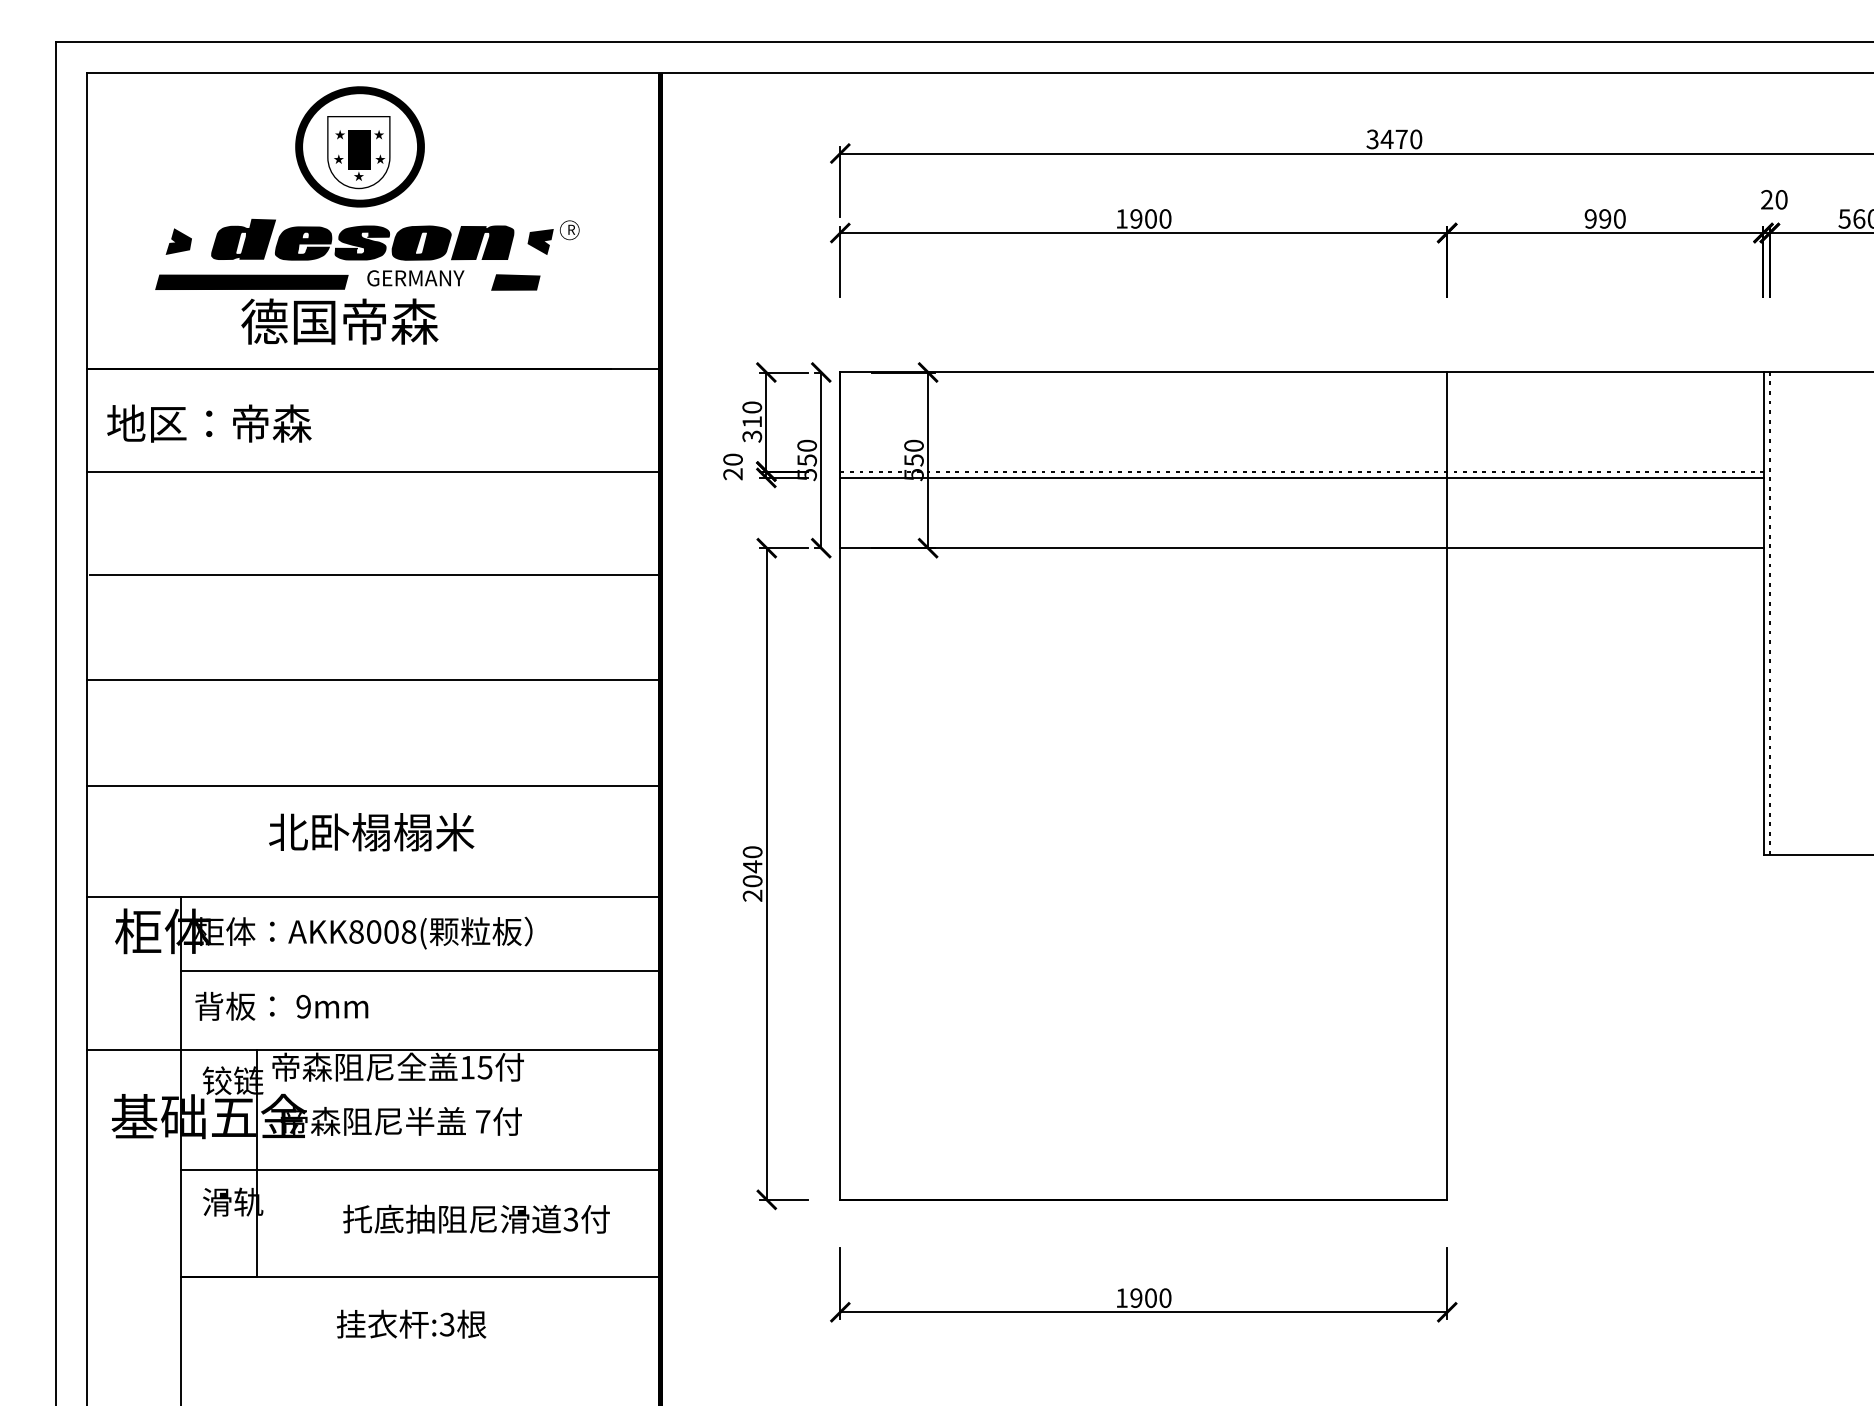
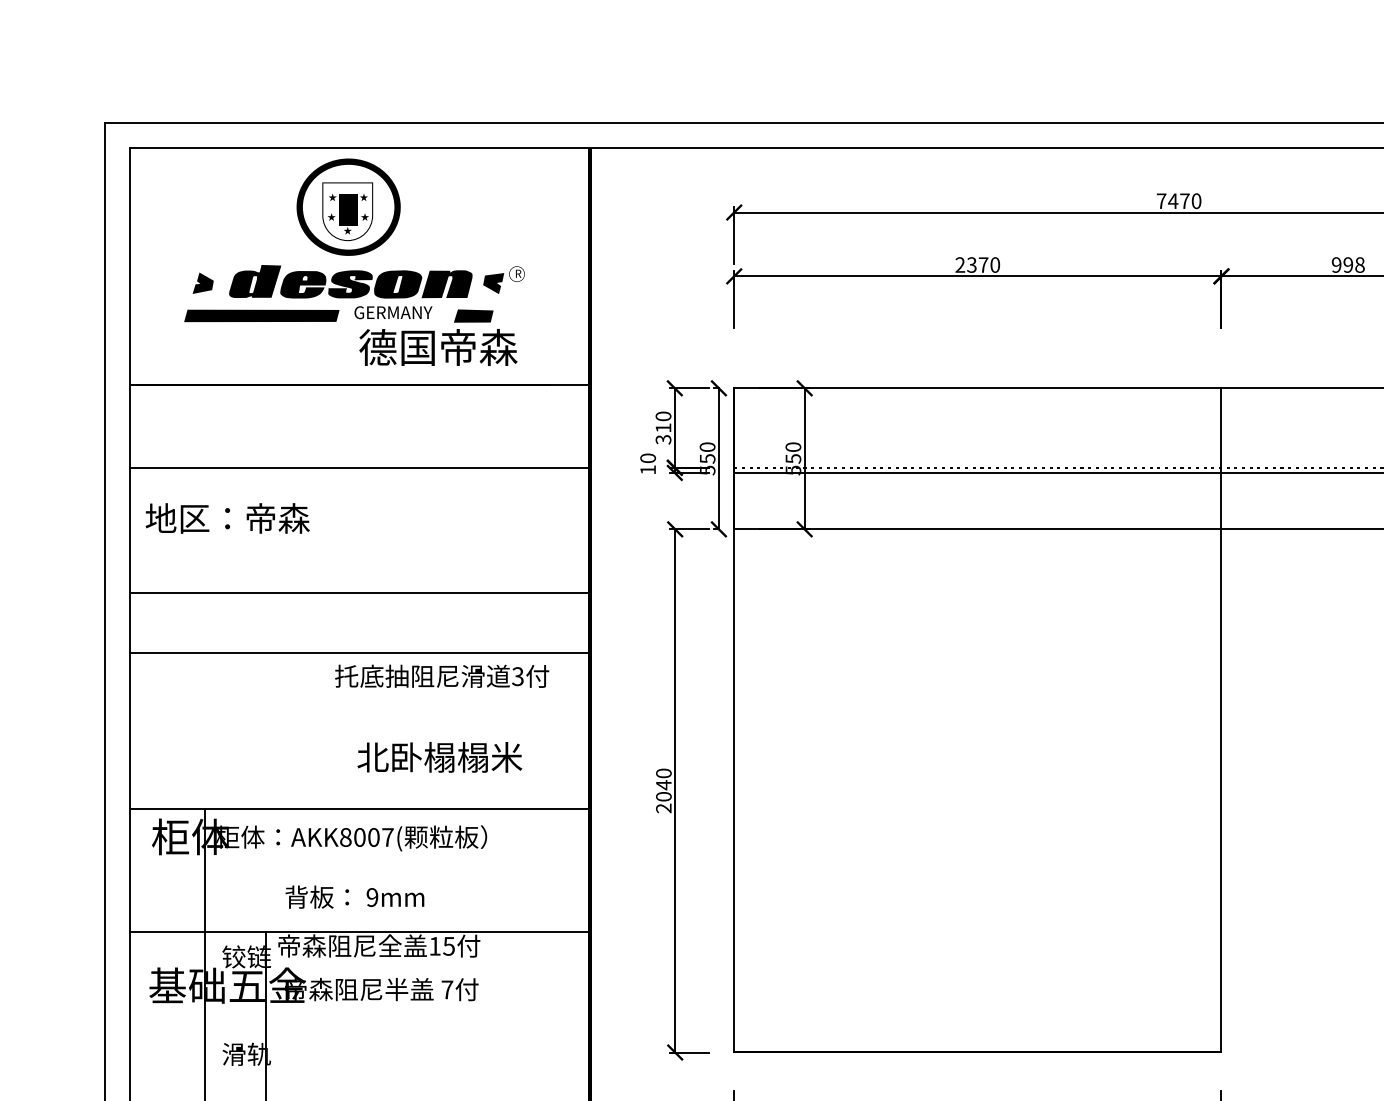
text: (1372, 139) -> (1161, 201), 3470 -> 7470
text: (1136, 218) -> (972, 264), 1900 -> 2370
text: (1619, 218) -> (1359, 264), 990 -> 998
text: (339, 321) -> (438, 347), moved
text: (209, 423) -> (227, 518), moved
text: (732, 474) -> (647, 470), 20 -> 10
line: (375, 574) -> (361, 550), removed
line: (373, 680) -> (359, 593), moved
line: (373, 785) -> (359, 652), moved
text: (371, 832) -> (439, 757), moved
text: (408, 931) -> (387, 837), AKK8008( -> AKK8007(
line: (420, 970) -> (397, 868), removed
text: (281, 1005) -> (354, 896), moved
line: (420, 1169) -> (397, 1028), removed
text: (476, 1218) -> (442, 675), moved

